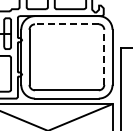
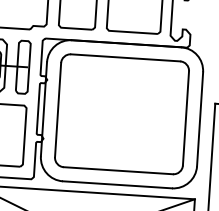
line: (66, 24) -> (124, 58), dashed -> solid
line: (104, 57) -> (186, 118), dashed -> solid

